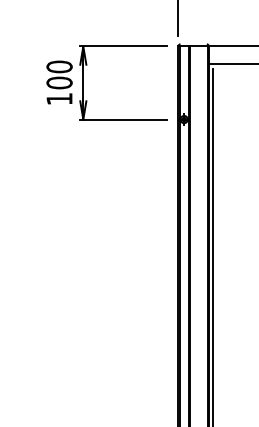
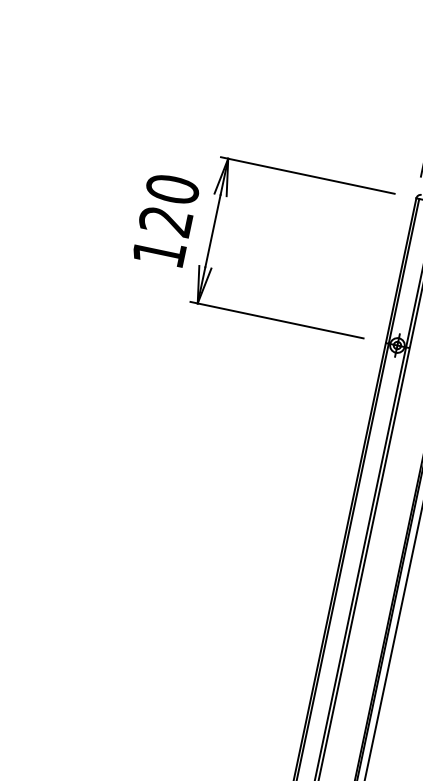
text: (59, 82) -> (166, 220), 100 -> 120

